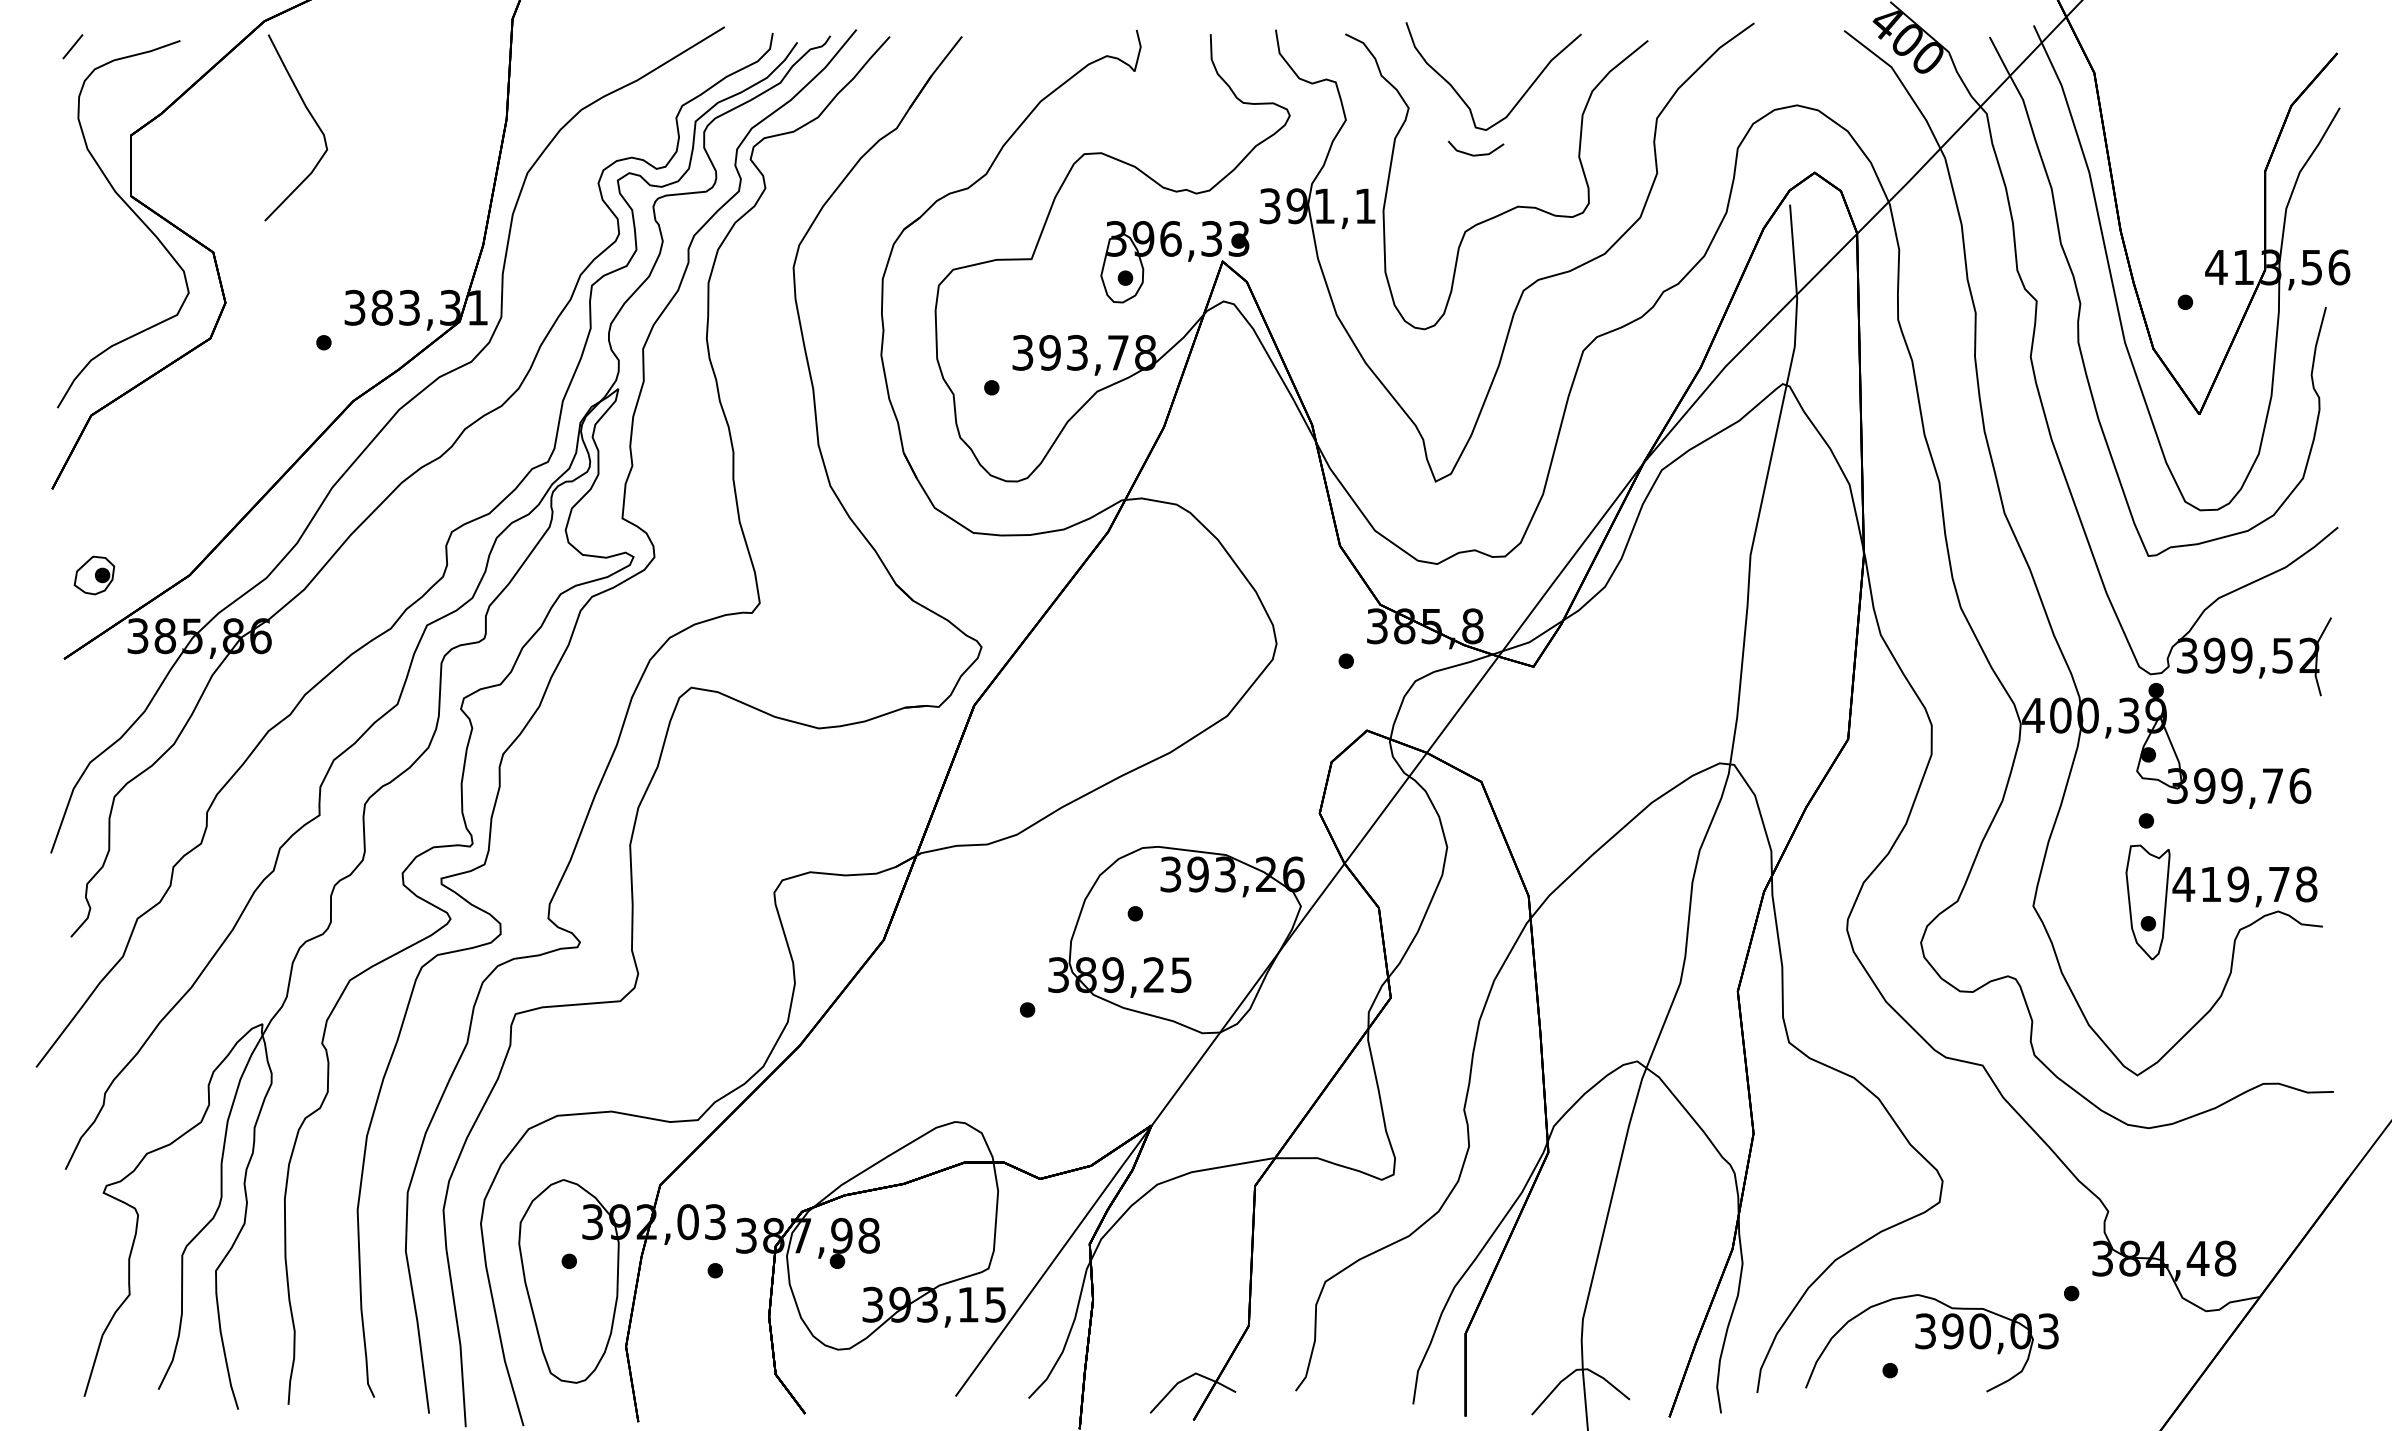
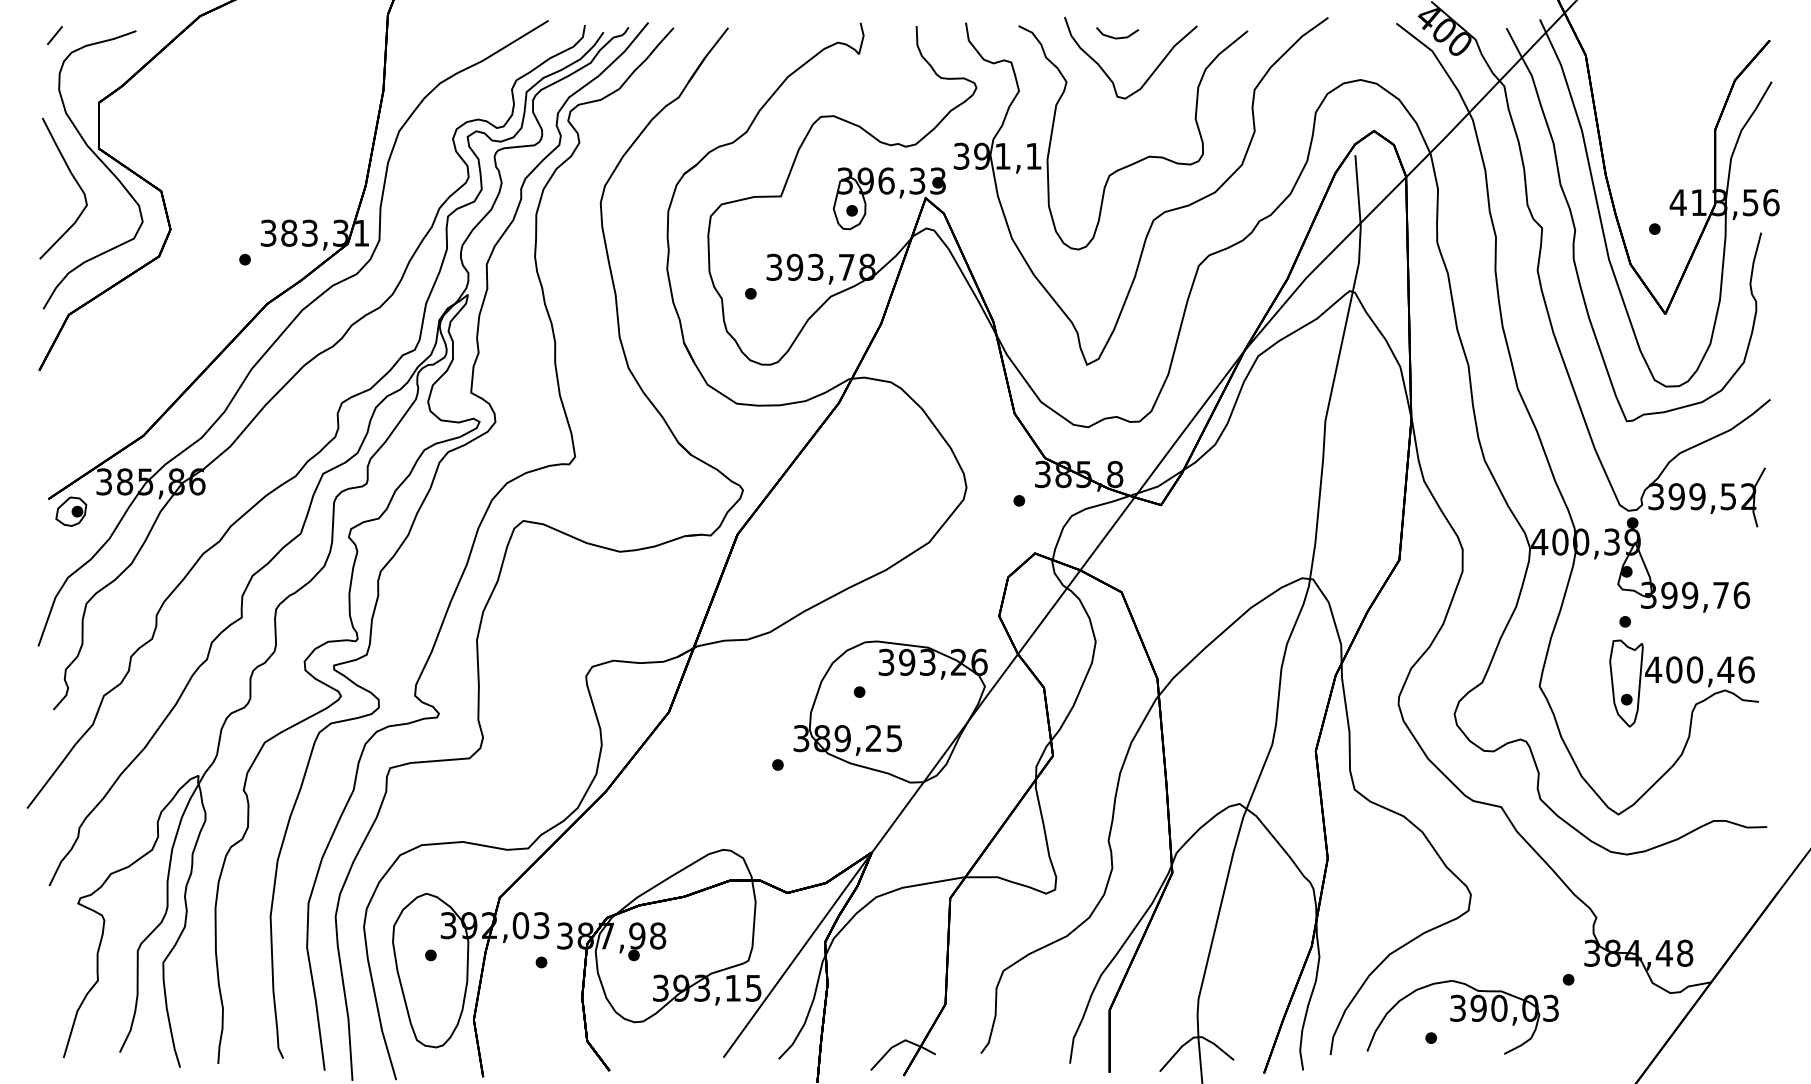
curve: (311, 117) -> (75, 180), moved
line: (1475, 154) -> (1117, 37), moved
part: (94, 575) -> (71, 511), moved
text: (2258, 884) -> (1710, 669), 419,78 -> 400,46

